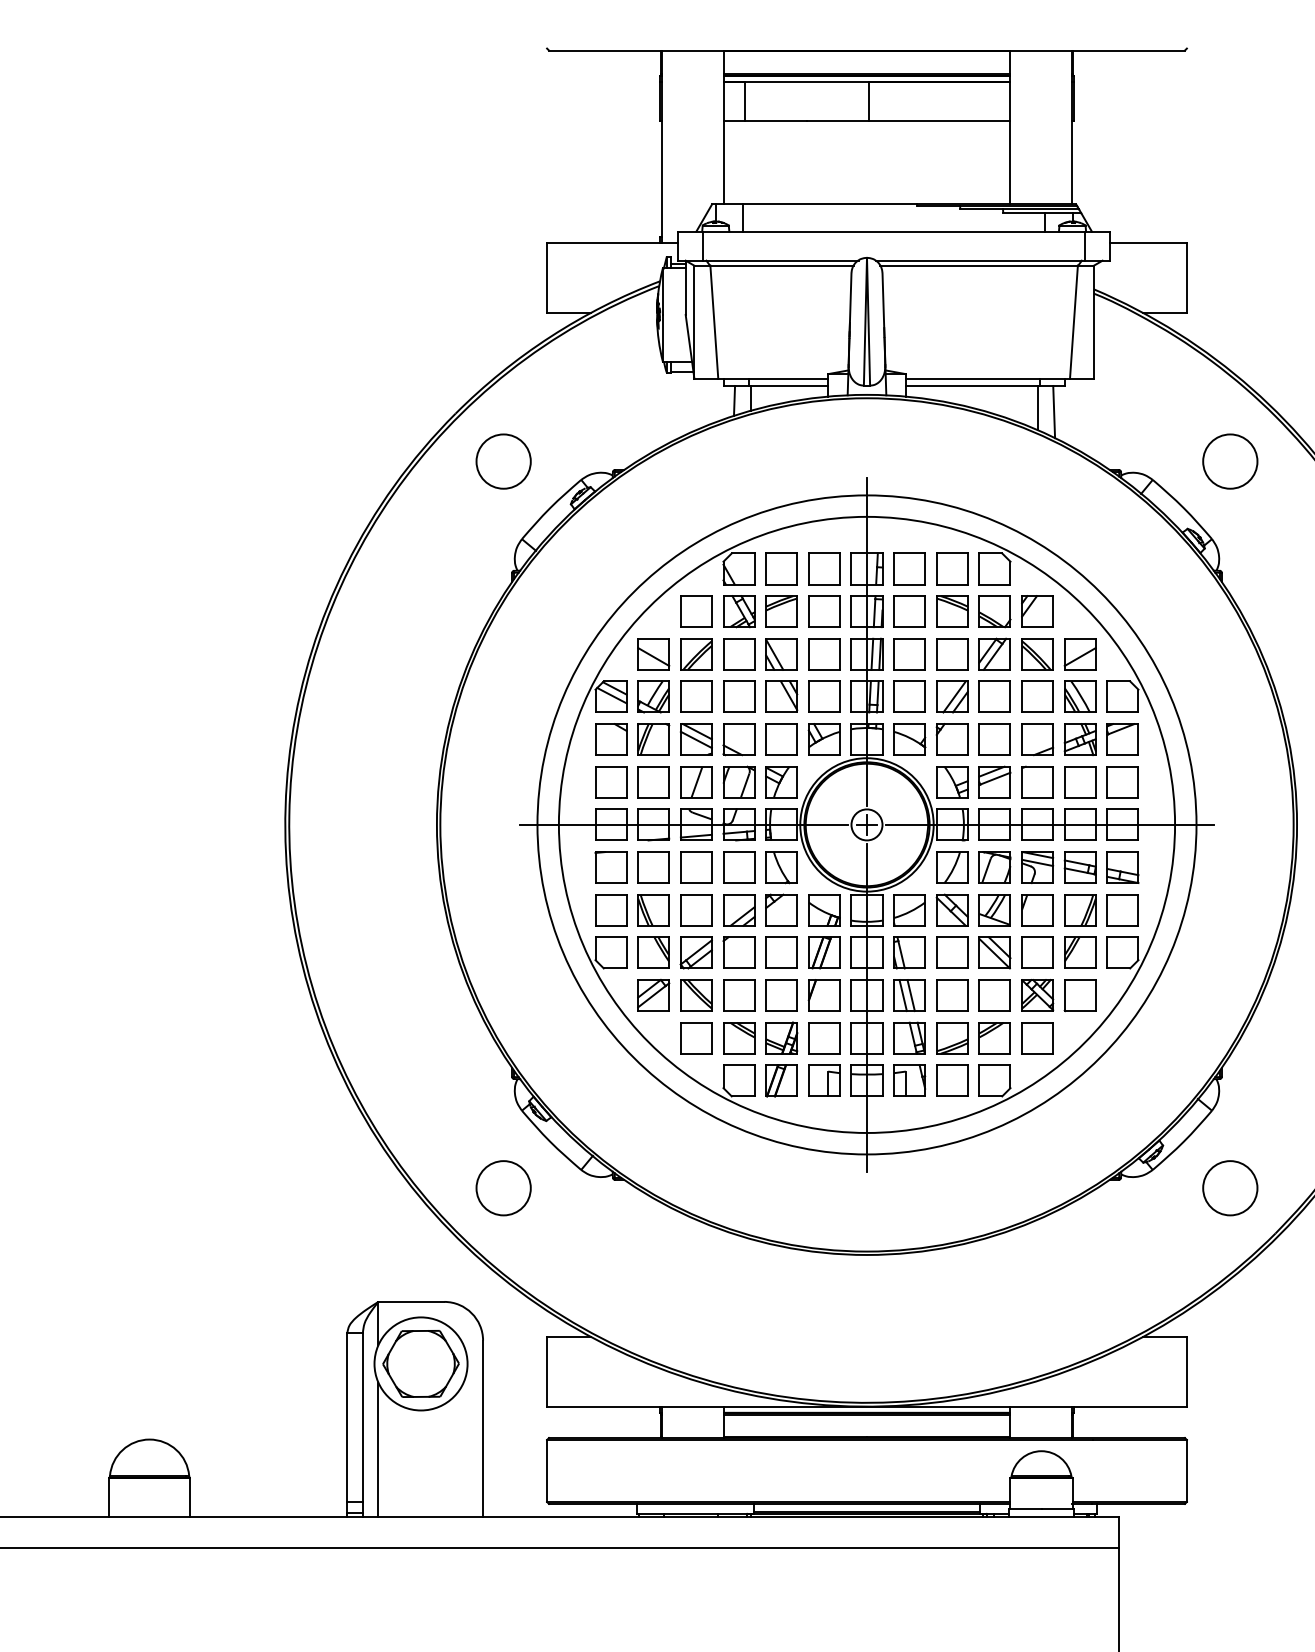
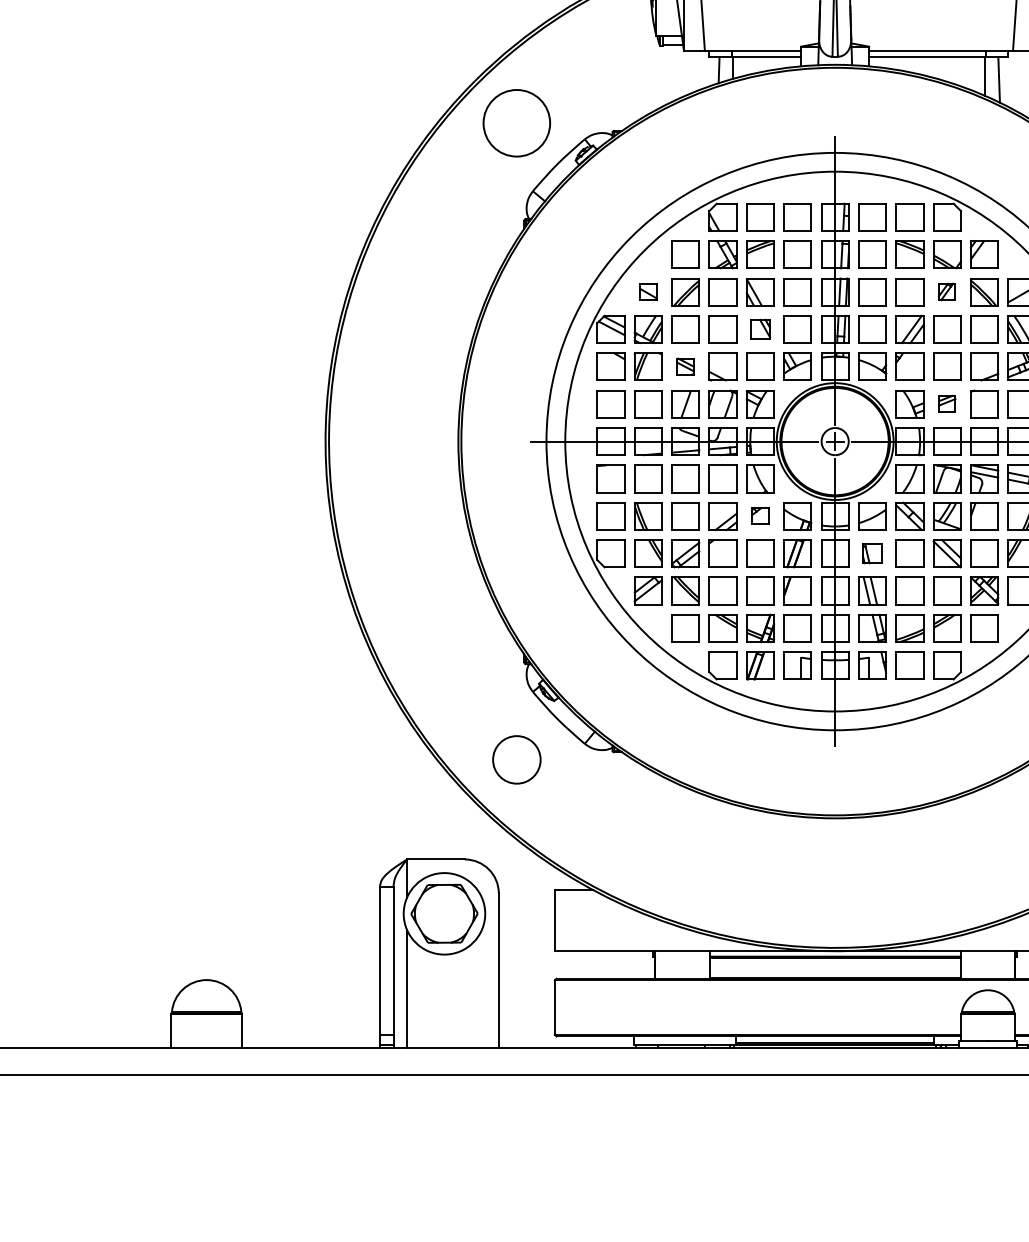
circle: (503, 461) -> (516, 123), size x1.4
part: (994, 653) -> (946, 291), size x0.6
part: (653, 654) -> (648, 292), size x0.6
part: (781, 696) -> (760, 329), size x0.7
part: (695, 739) -> (684, 366), size x0.6
part: (994, 781) -> (946, 403), size x0.6
part: (781, 909) -> (760, 515), size x0.6
part: (909, 952) -> (872, 553), size x0.7

